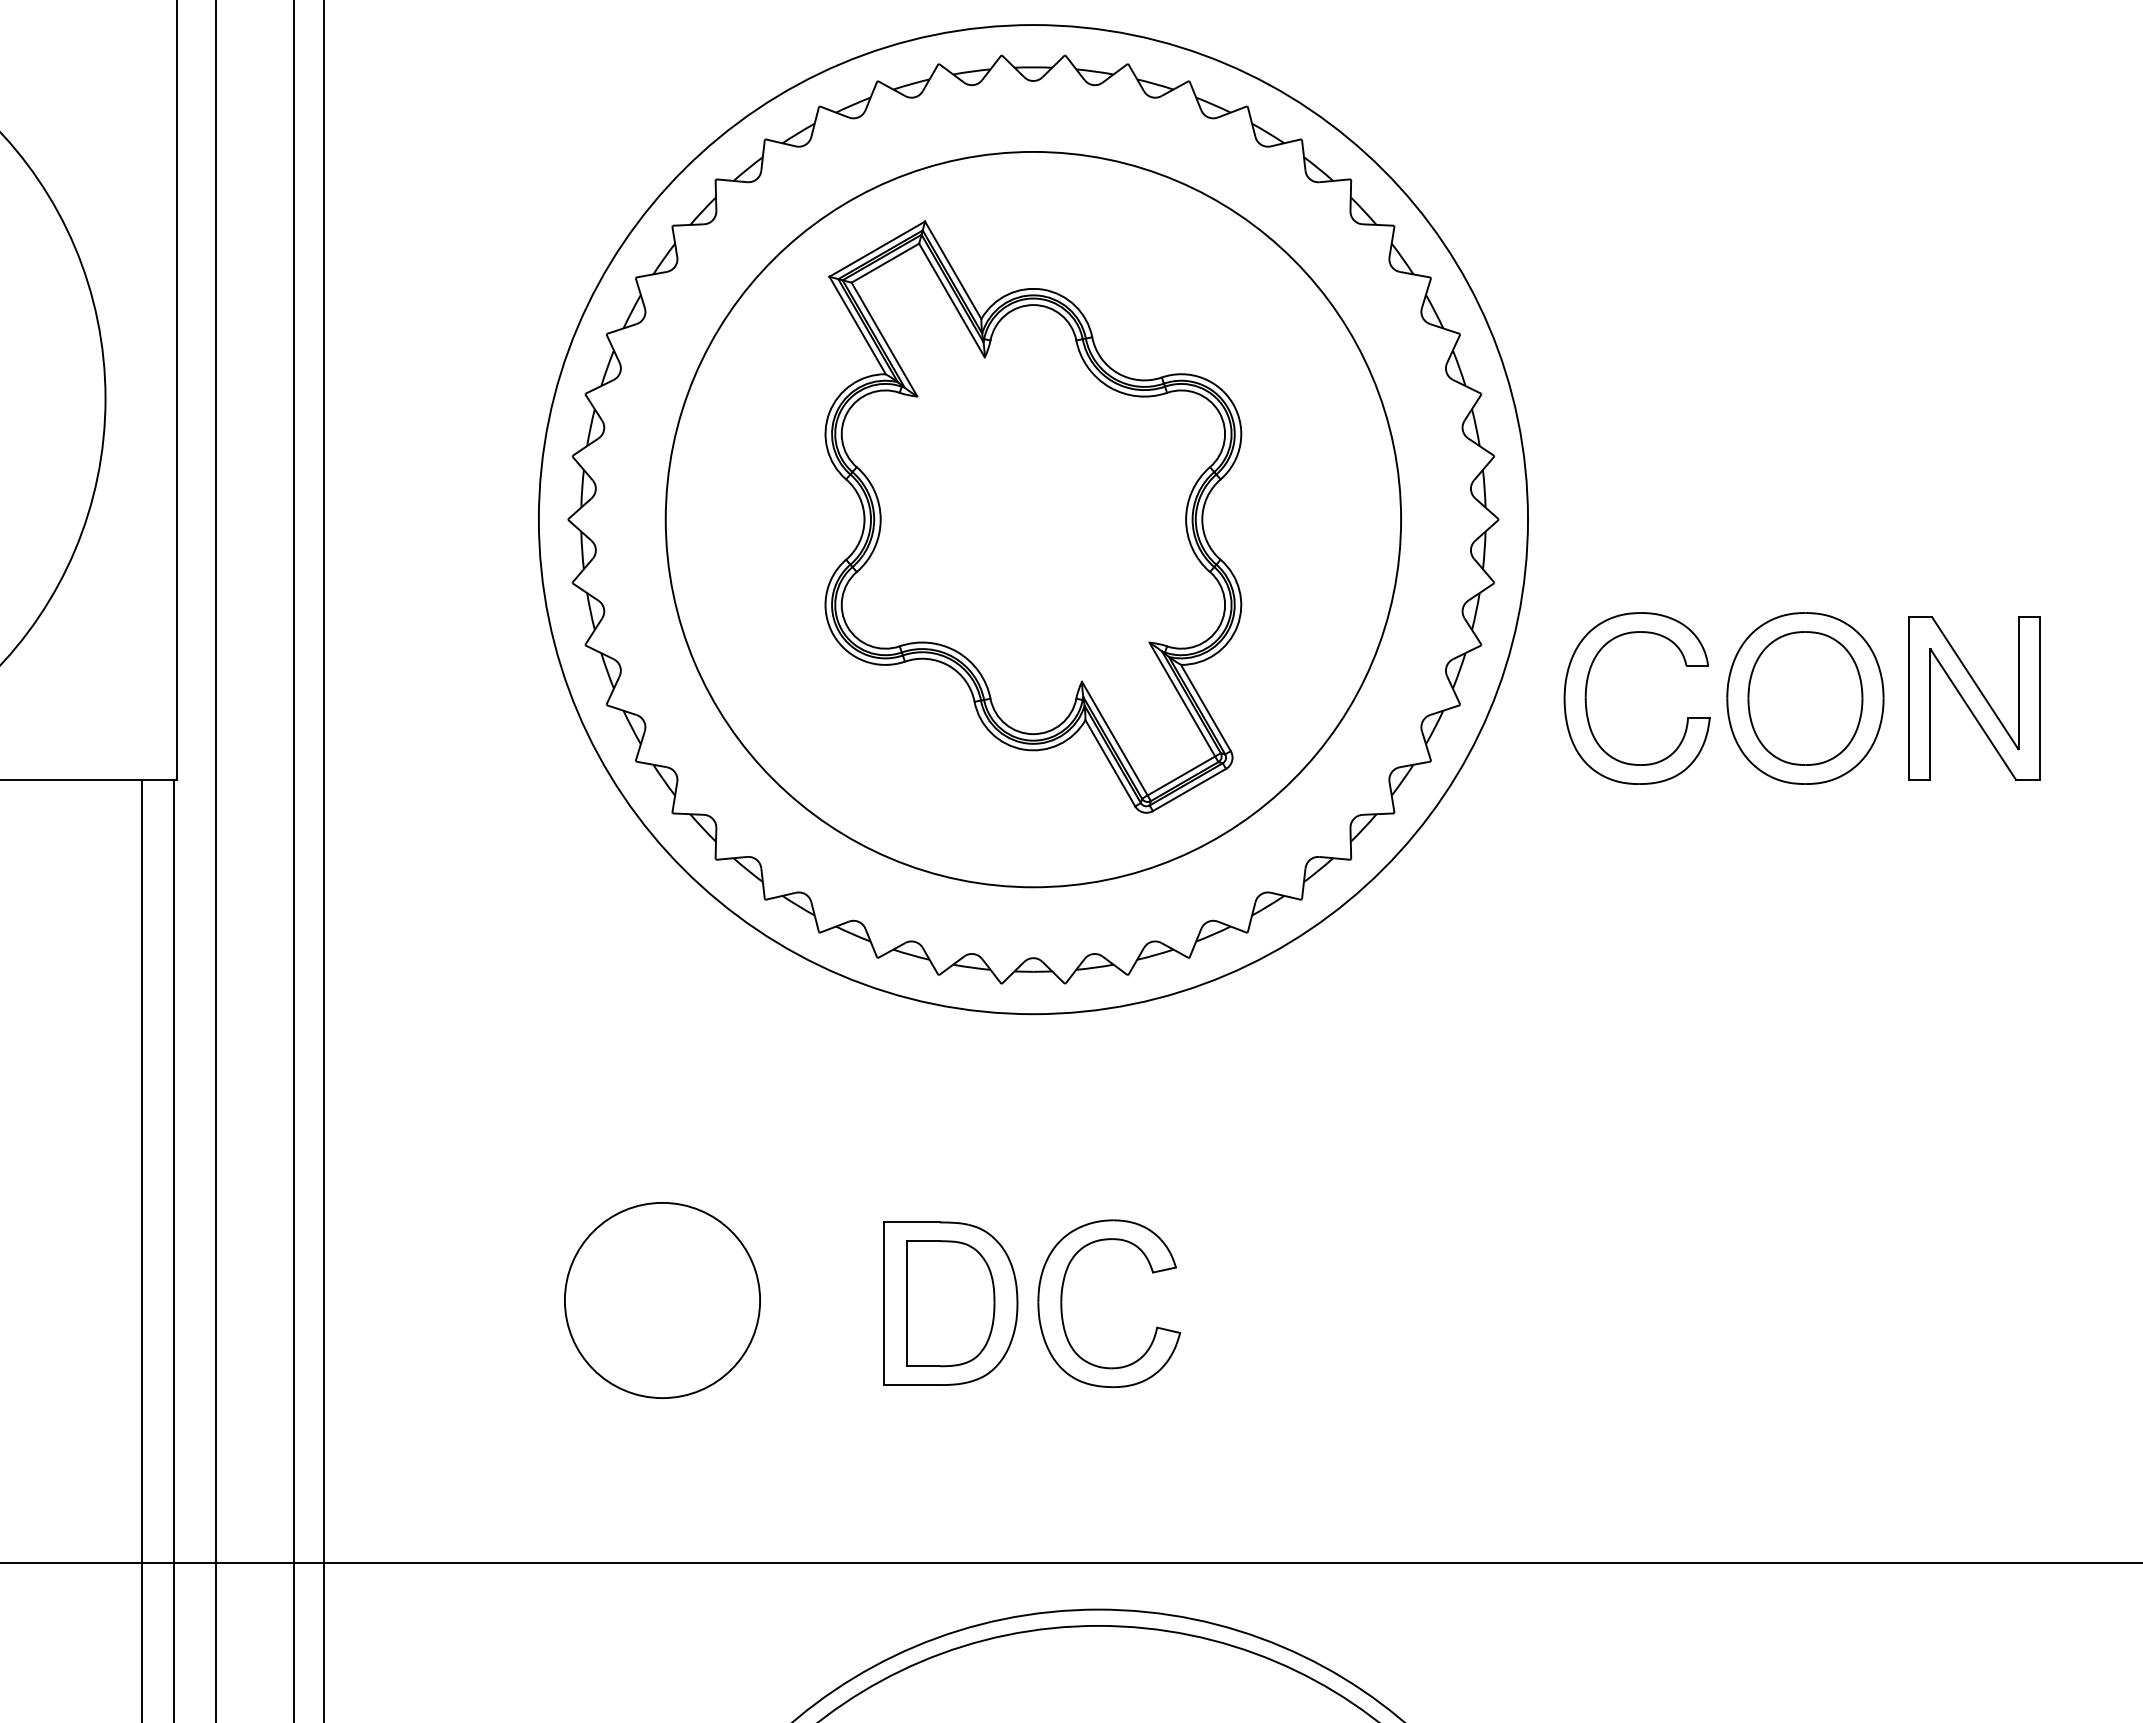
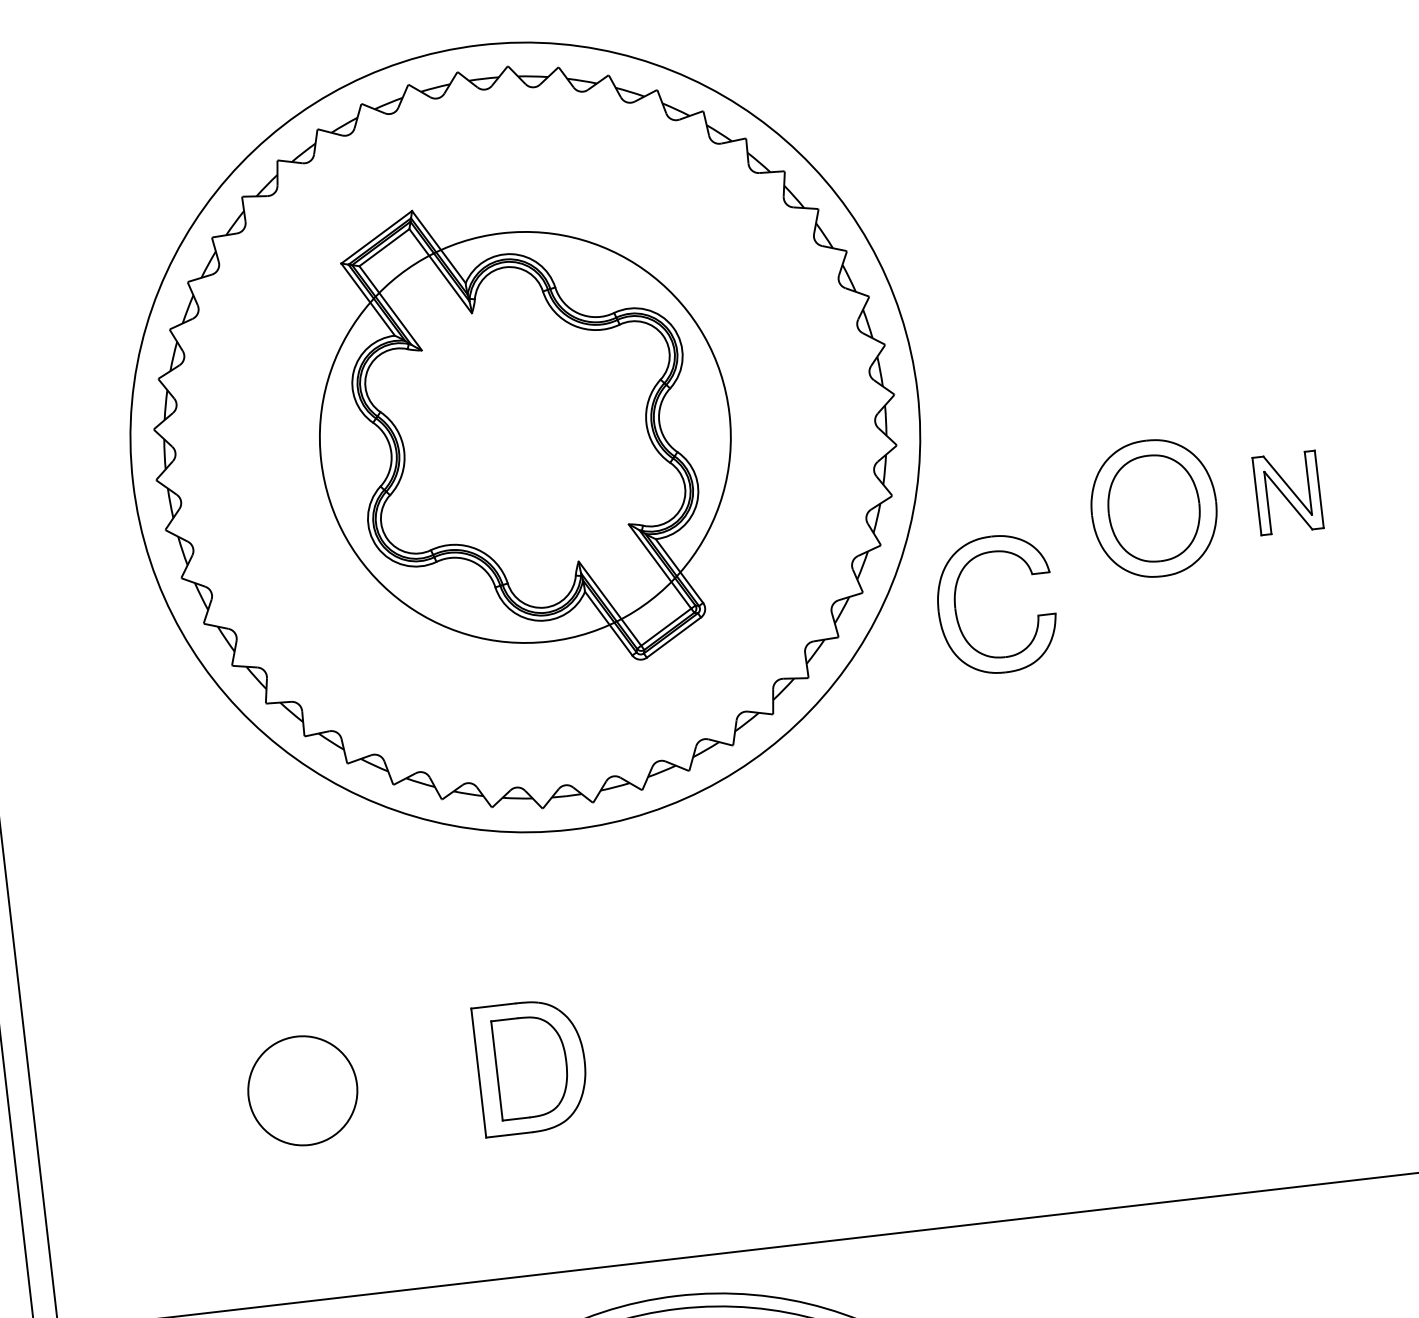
circle: (1033, 519) -> (525, 437), size x0.7
part: (1974, 698) -> (1288, 492), size x0.6
part: (1587, 707) -> (957, 616), moved
circle: (662, 1300) -> (302, 1090), size x0.7
part: (1062, 1303) -> (620, 1056), removed

